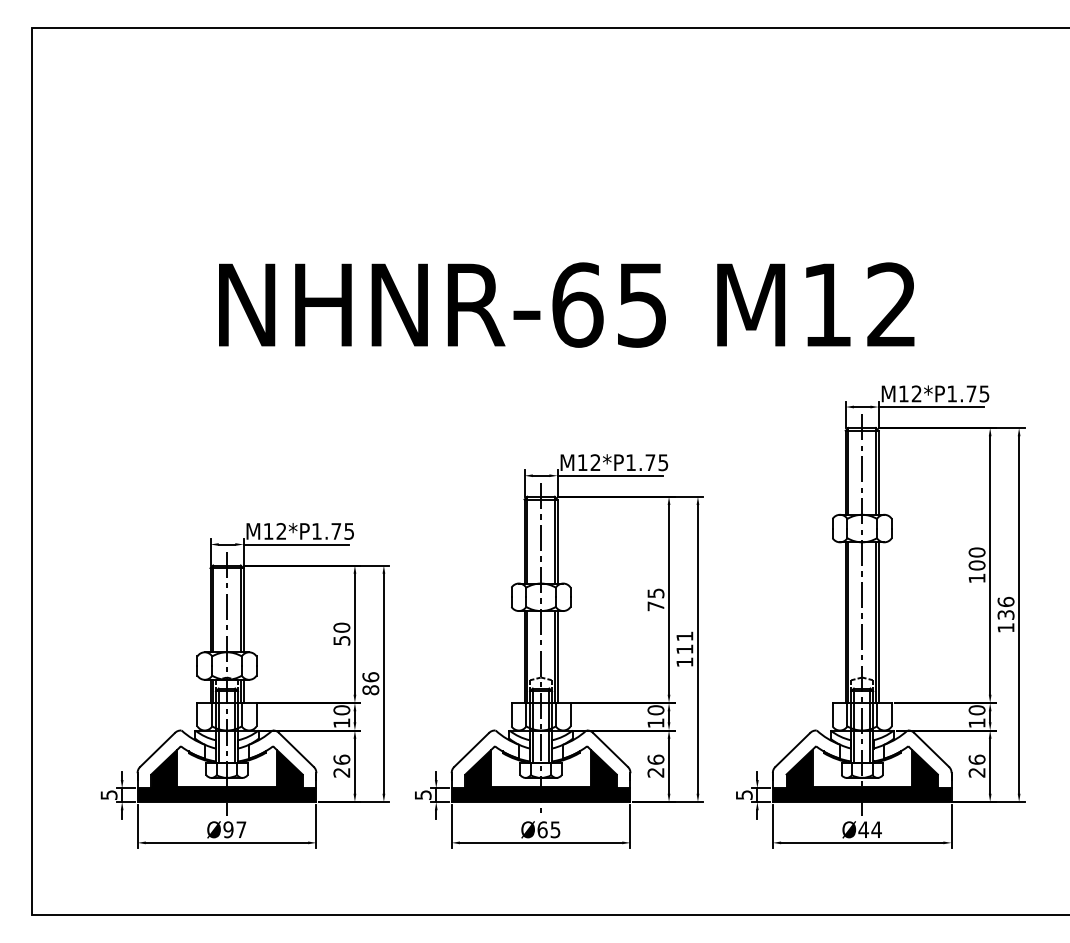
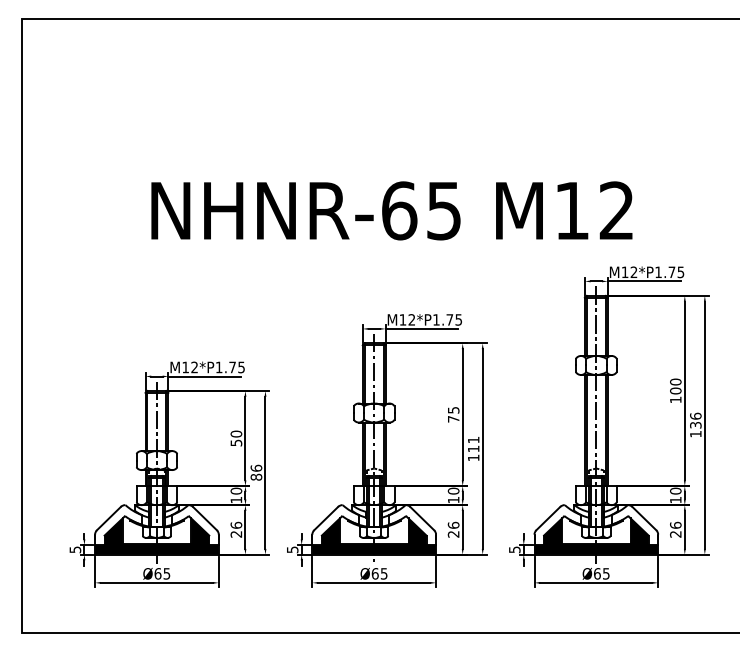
text: (235, 829) -> (162, 573), Ø97 -> Ø65
text: (869, 829) -> (601, 573), Ø44 -> Ø65

